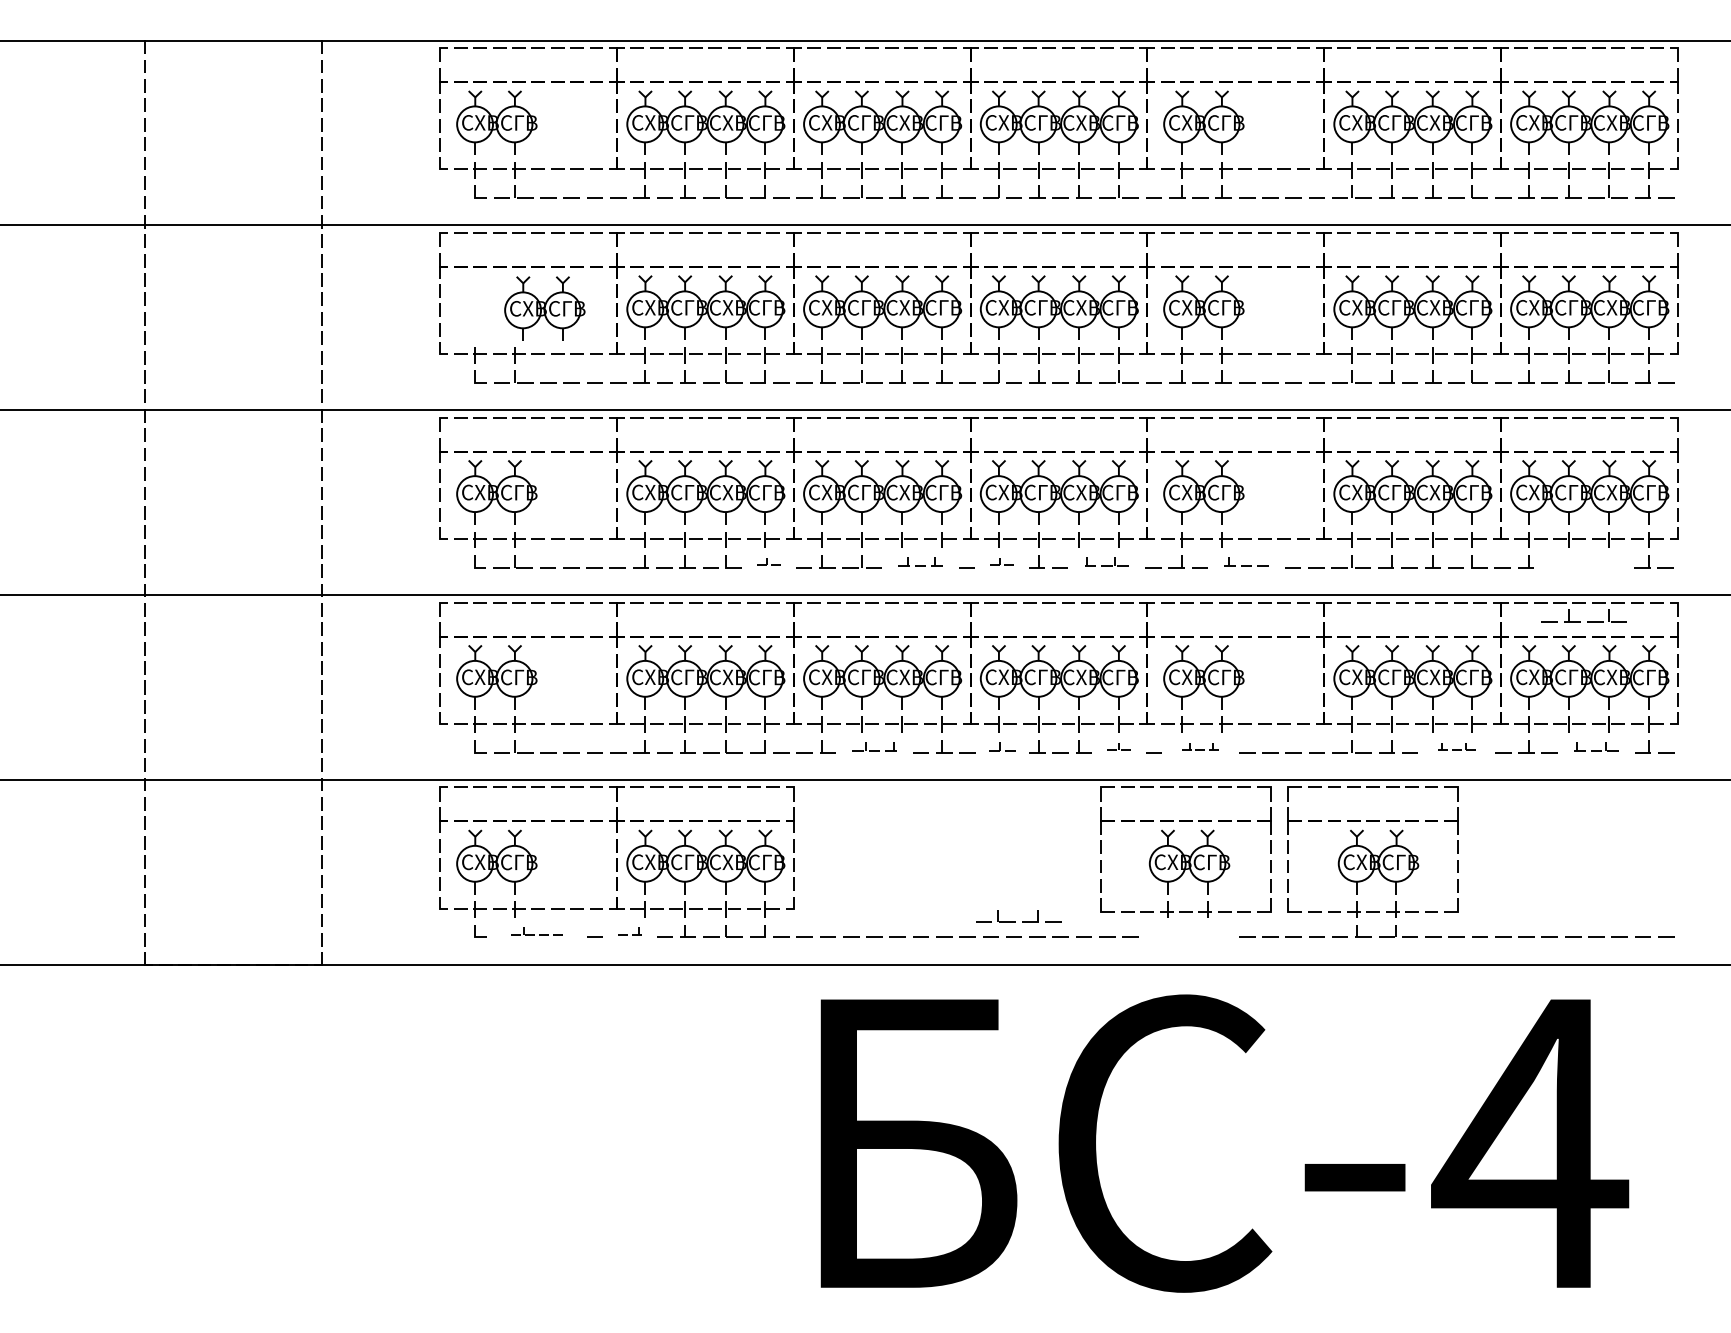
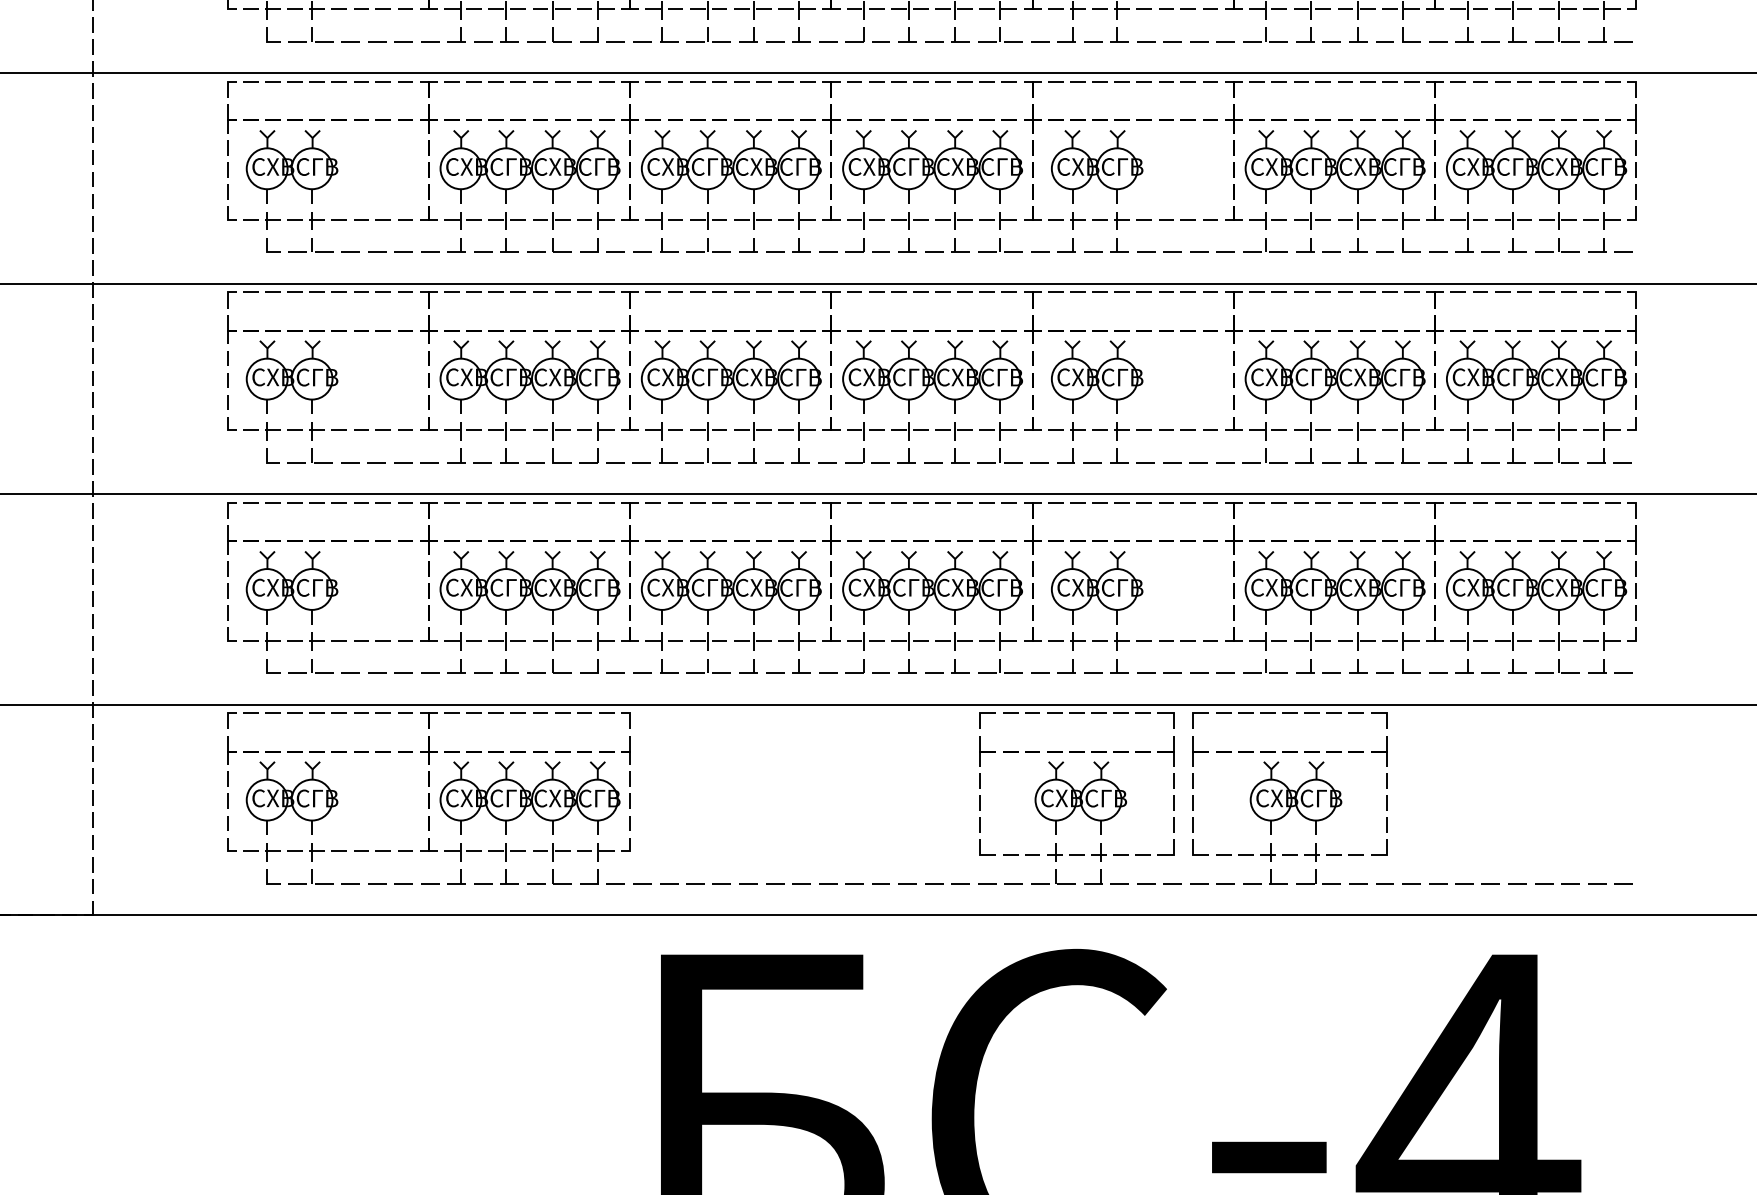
part: (544, 308) -> (291, 166), moved
part: (768, 561) -> (601, 455), size x1.67
part: (920, 561) -> (774, 455), size x1.43
part: (1001, 561) -> (866, 455), size x1.67
part: (1106, 561) -> (986, 455), size x1.43
part: (1246, 561) -> (1145, 455), size x1.43
part: (1580, 621) -> (1525, 462), moved
part: (874, 746) -> (722, 666), size x1.43
part: (1002, 746) -> (867, 666), size x1.43
part: (1118, 746) -> (999, 666), size x1.67
part: (1200, 746) -> (1093, 666), size x1.67
part: (1456, 746) -> (1384, 666), size x1.67
part: (1596, 746) -> (1544, 666), size x1.43
part: (1018, 916) -> (1079, 877), moved
part: (536, 931) -> (337, 877), size x1.67
part: (629, 931) -> (443, 877), size x1.67

